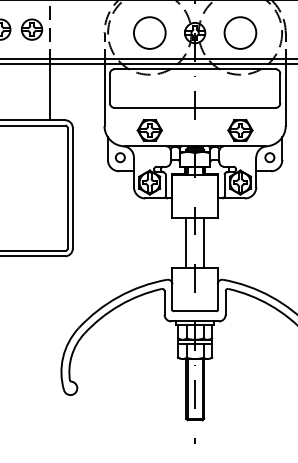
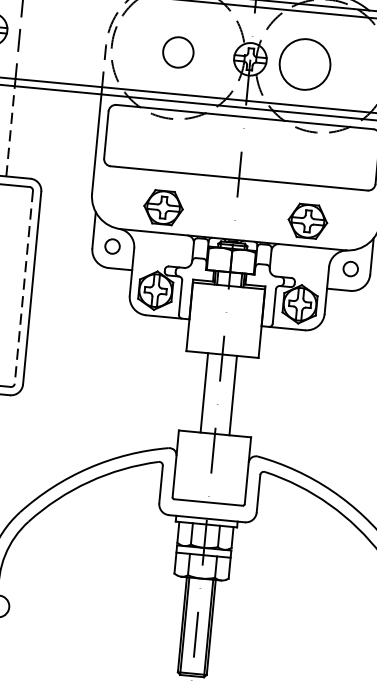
circle: (149, 32) -> (177, 51), size x0.6
circle: (240, 32) -> (305, 63), moved
line: (50, 91) -> (11, 130), solid -> dashed
line: (67, 188) -> (23, 287), solid -> dashed

